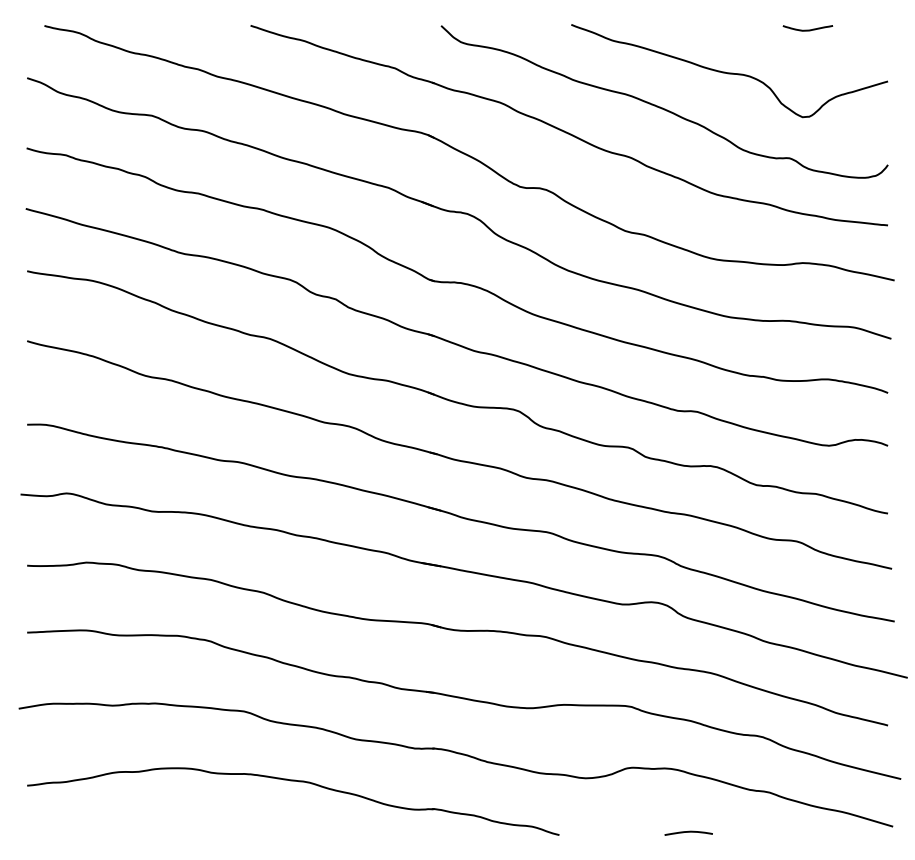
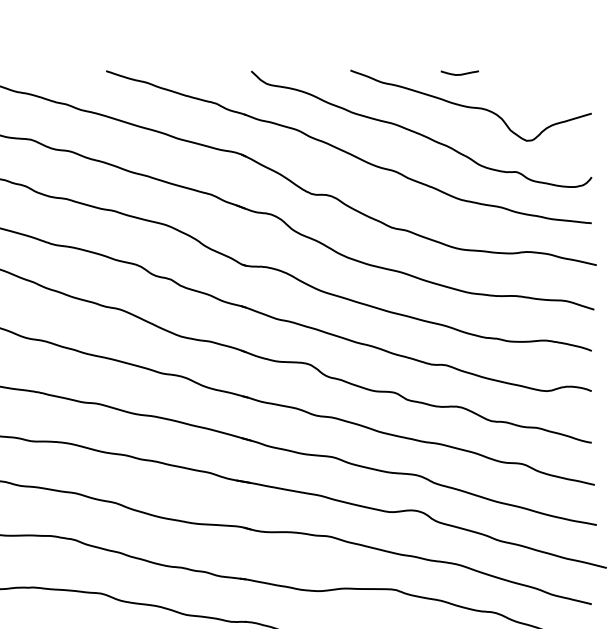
curve: (807, 29) -> (459, 74), moved

